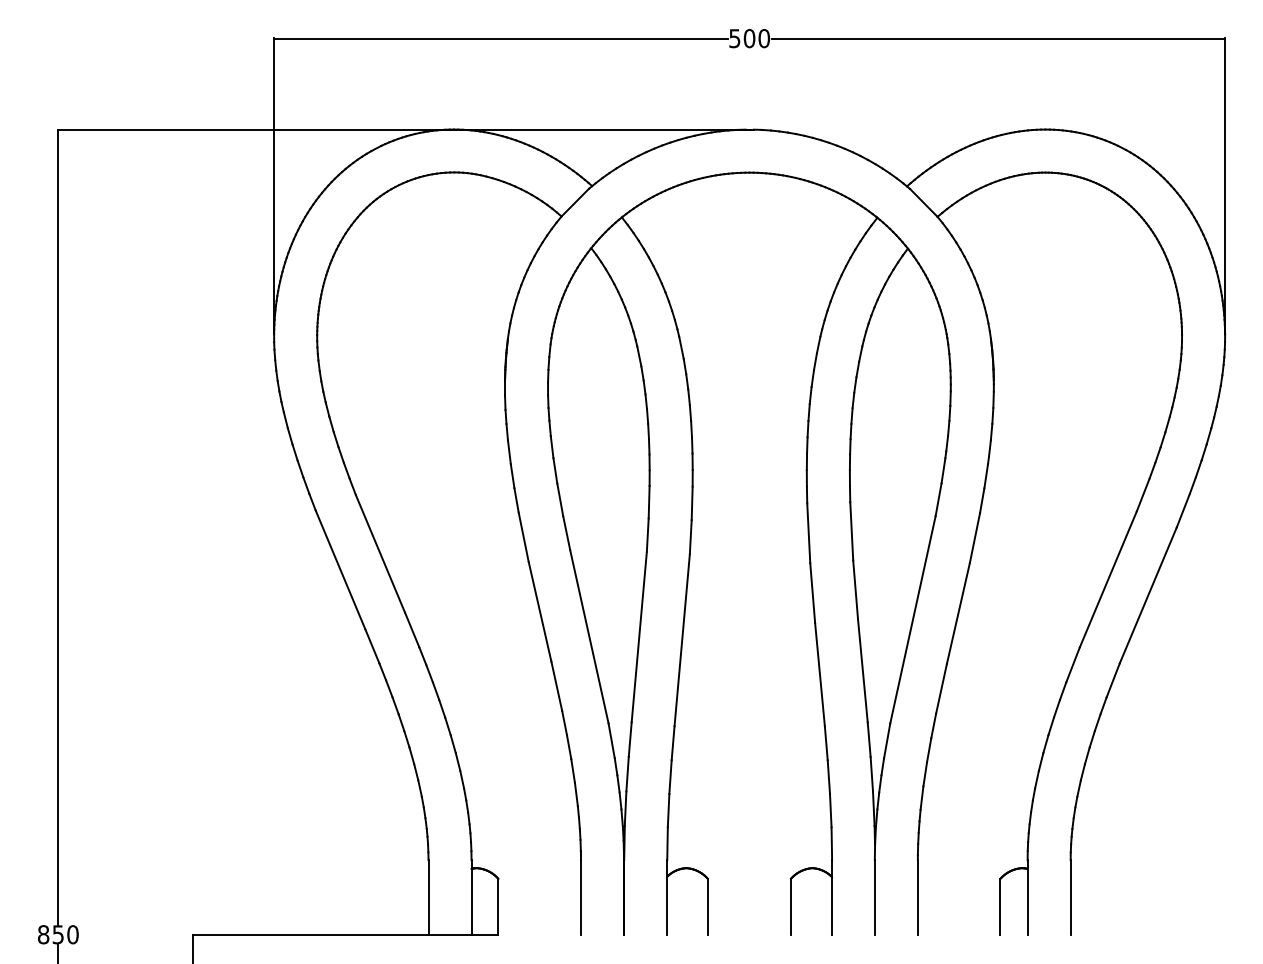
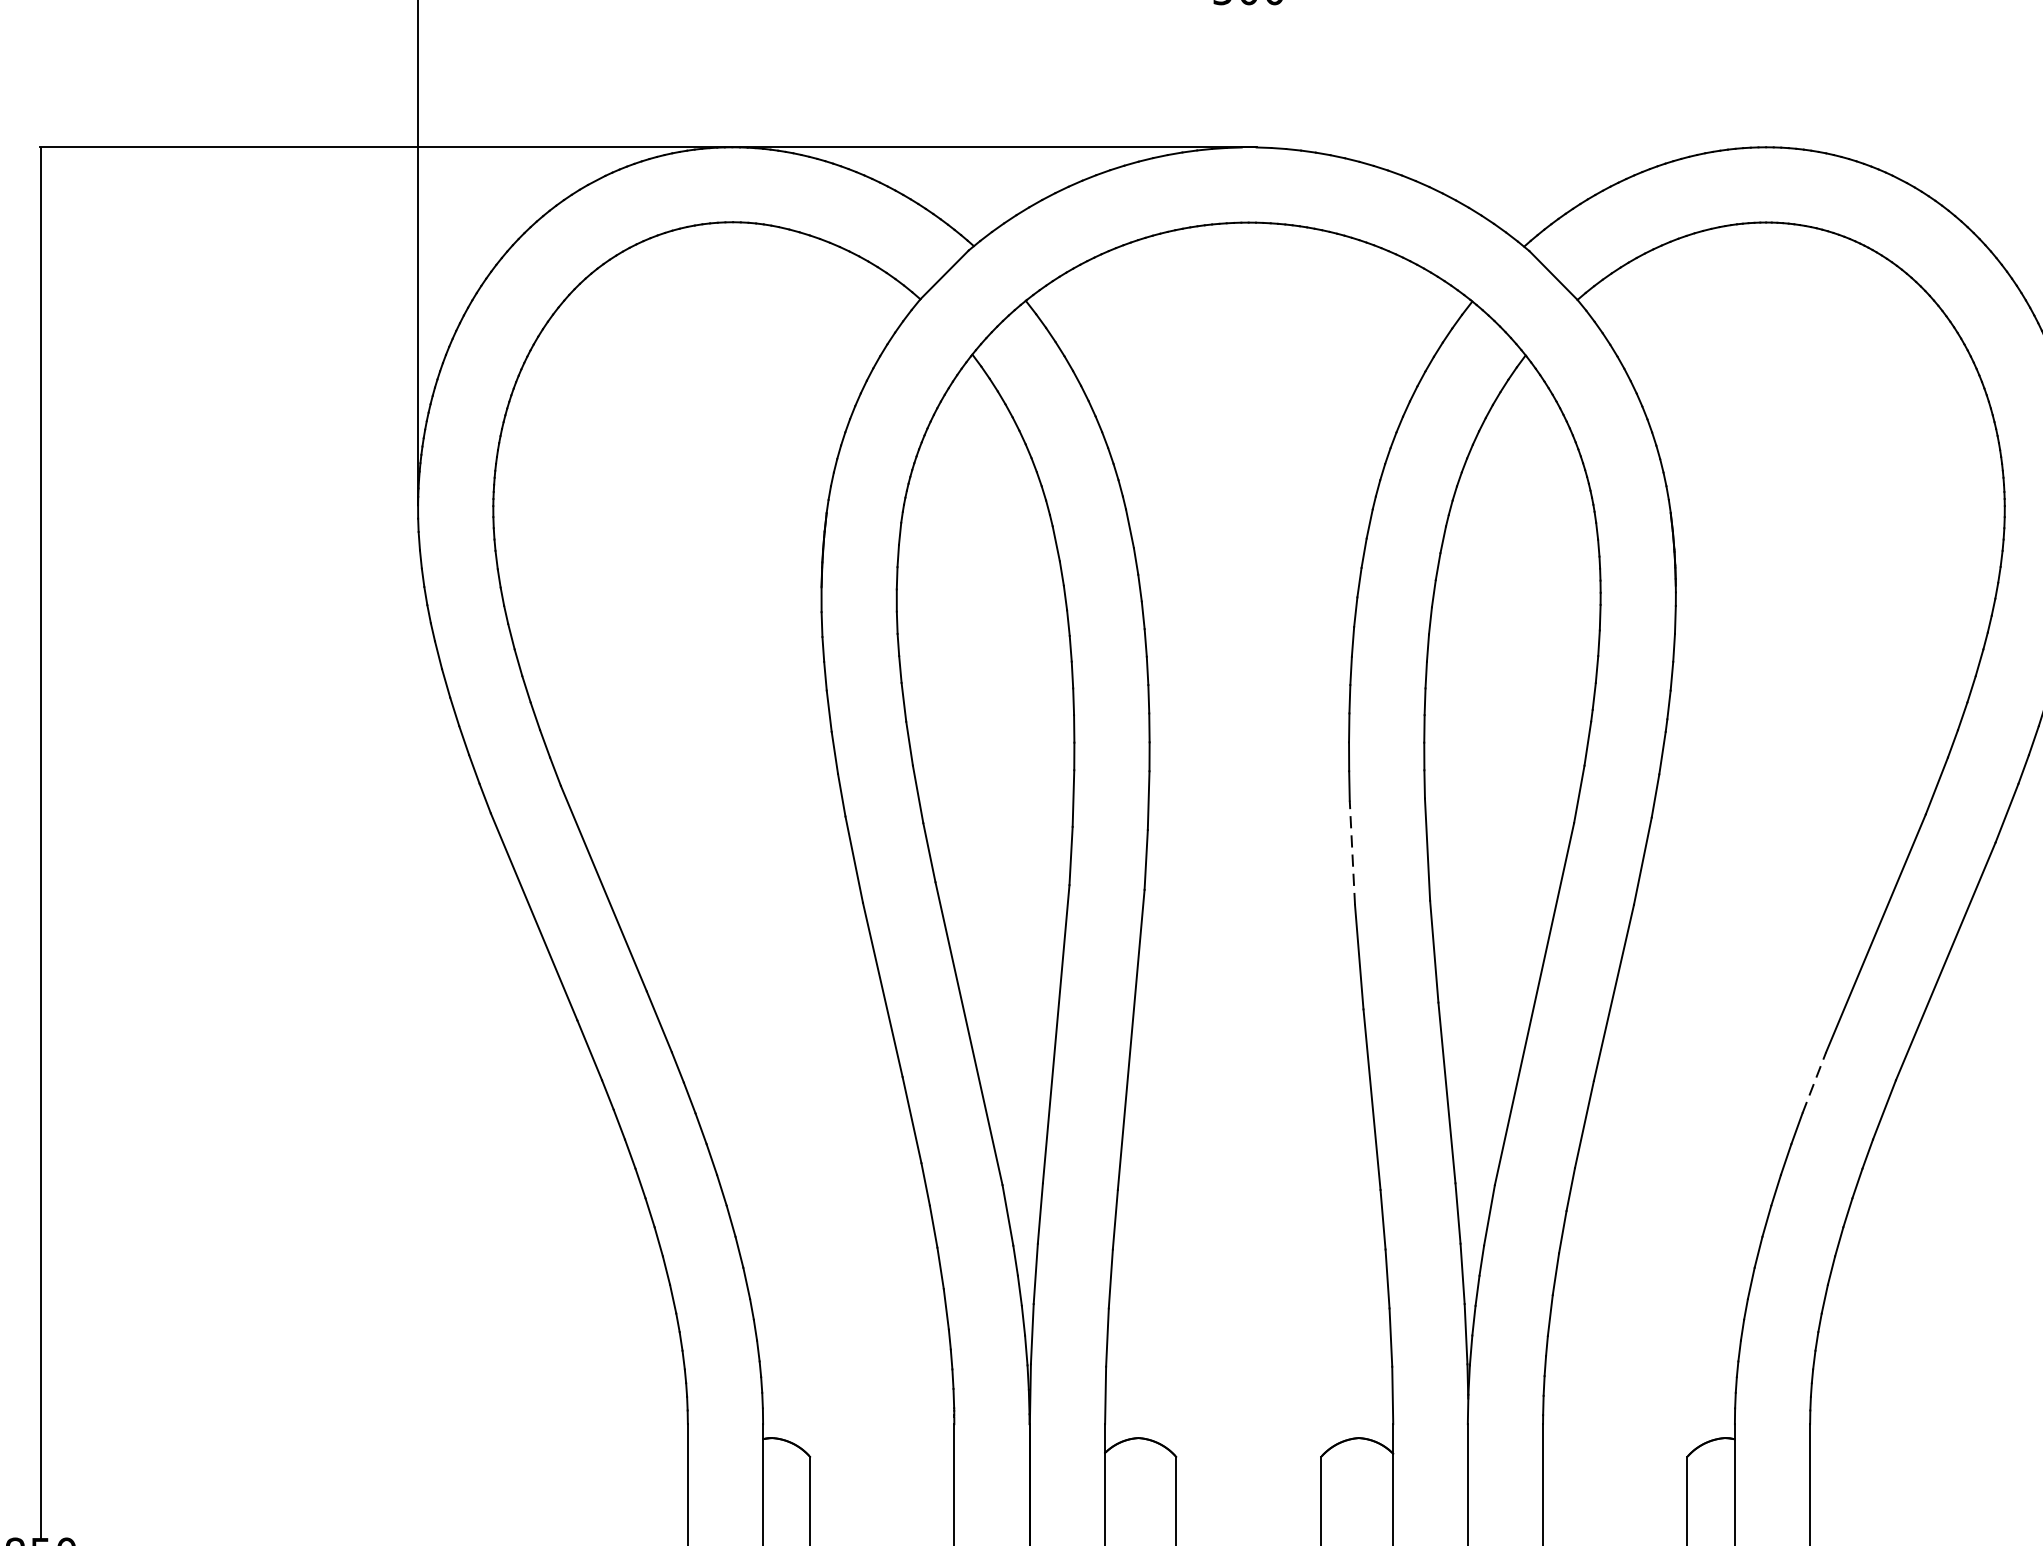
line: (808, 533) -> (1351, 853), solid -> dashed
line: (1073, 664) -> (1815, 1082), solid -> dashed

